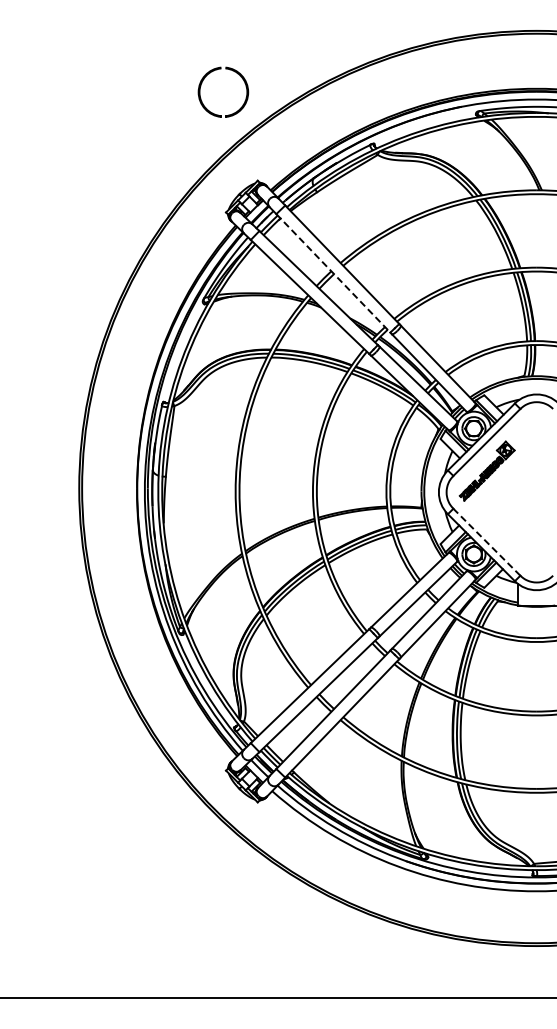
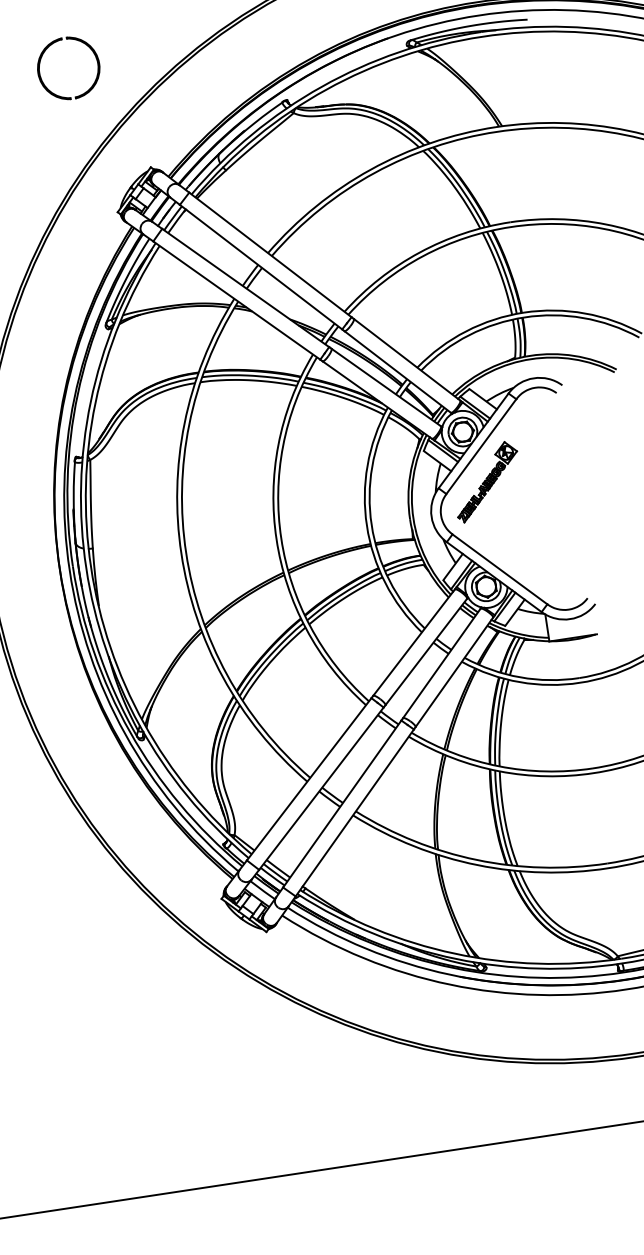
part: (217, 70) -> (57, 42), moved
line: (333, 273) -> (261, 267), dashed -> solid
line: (486, 541) -> (499, 568), dashed -> solid

